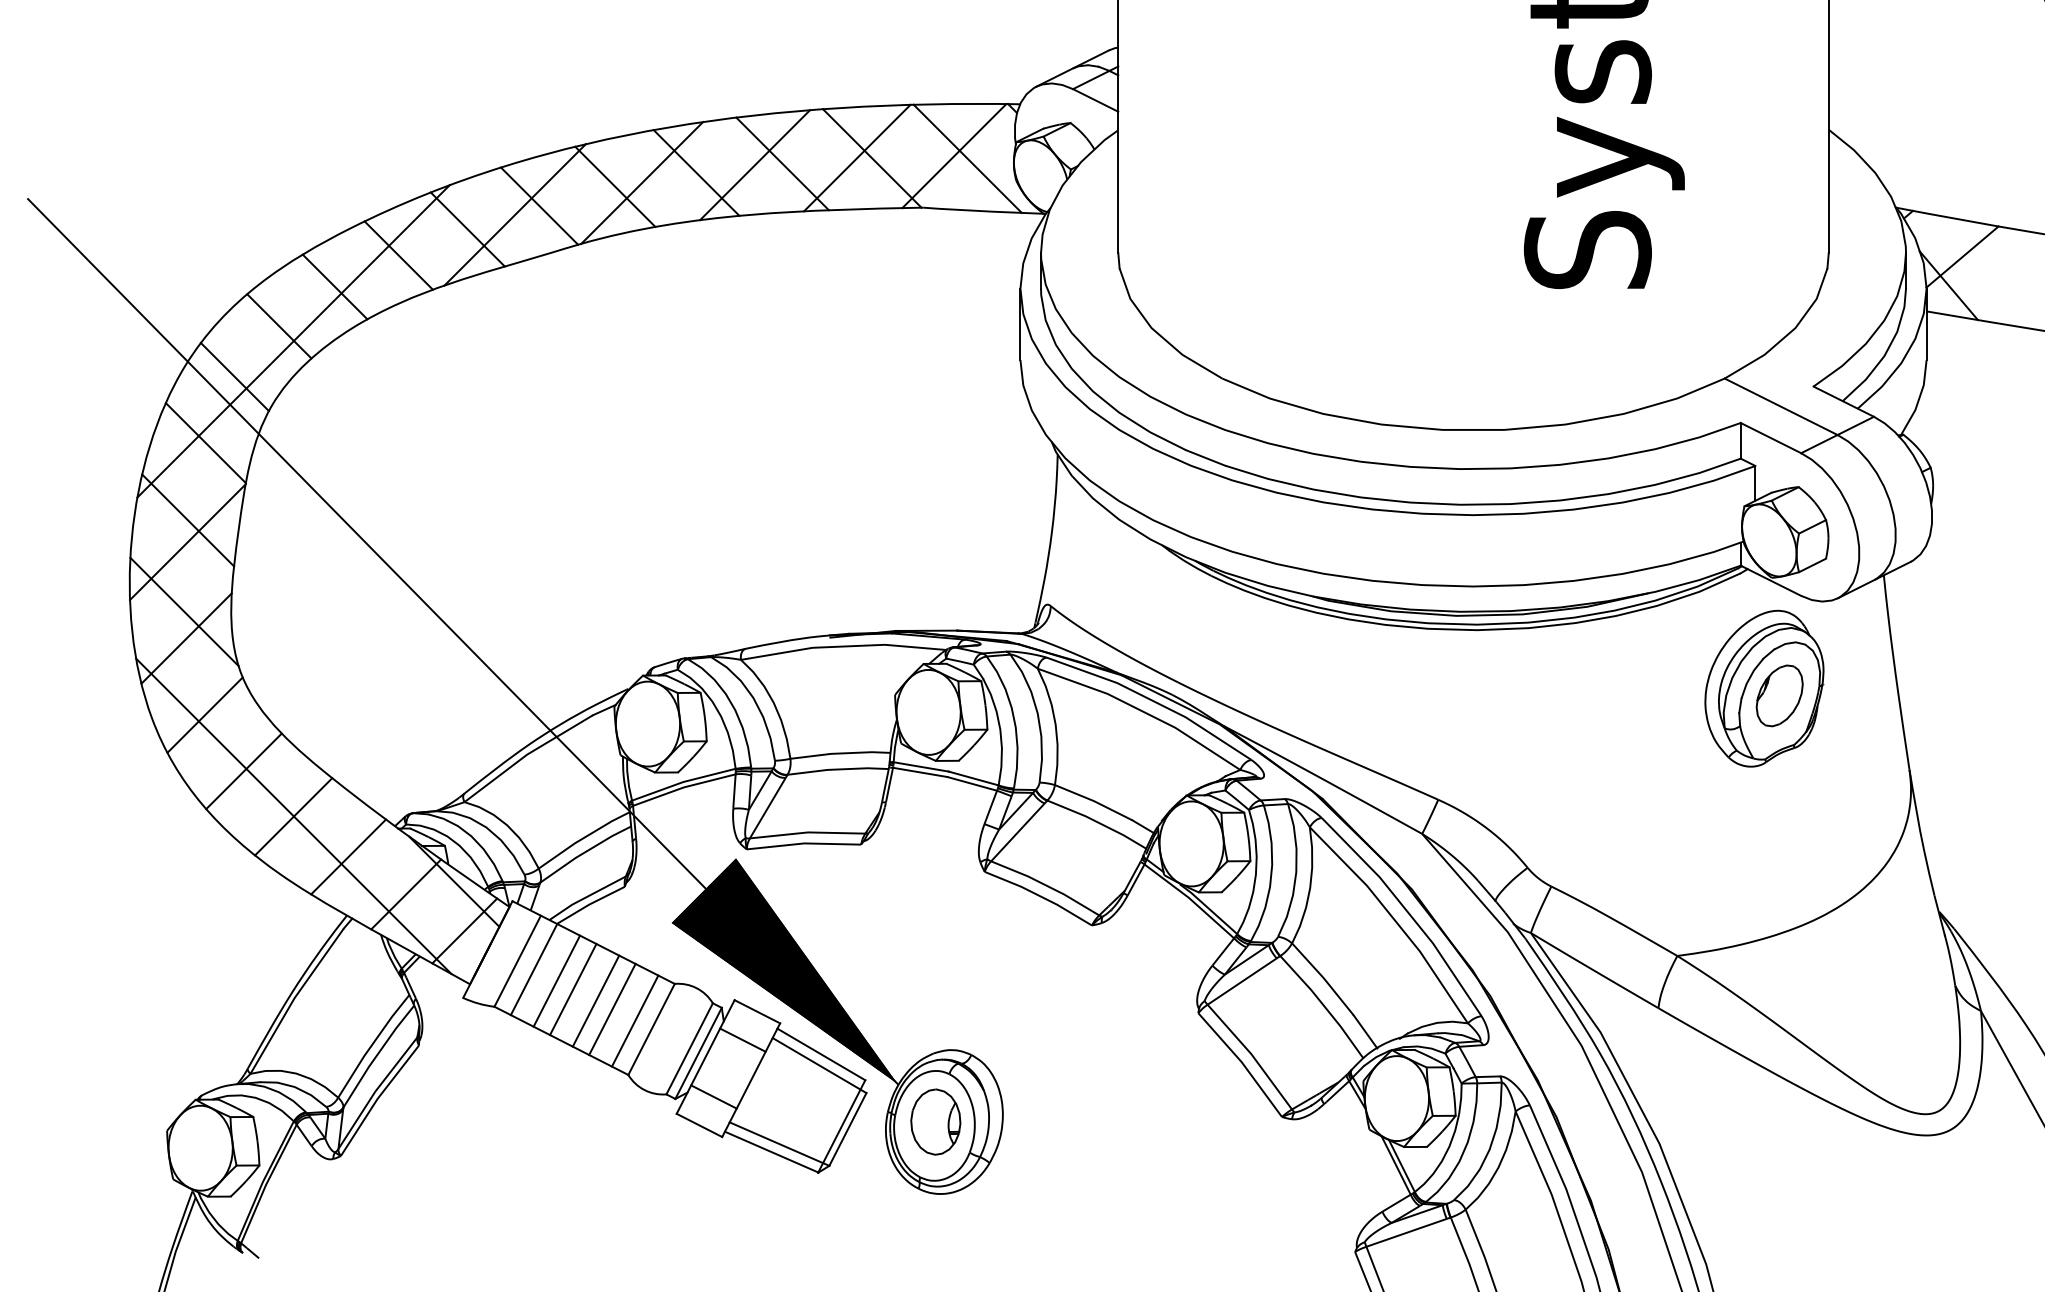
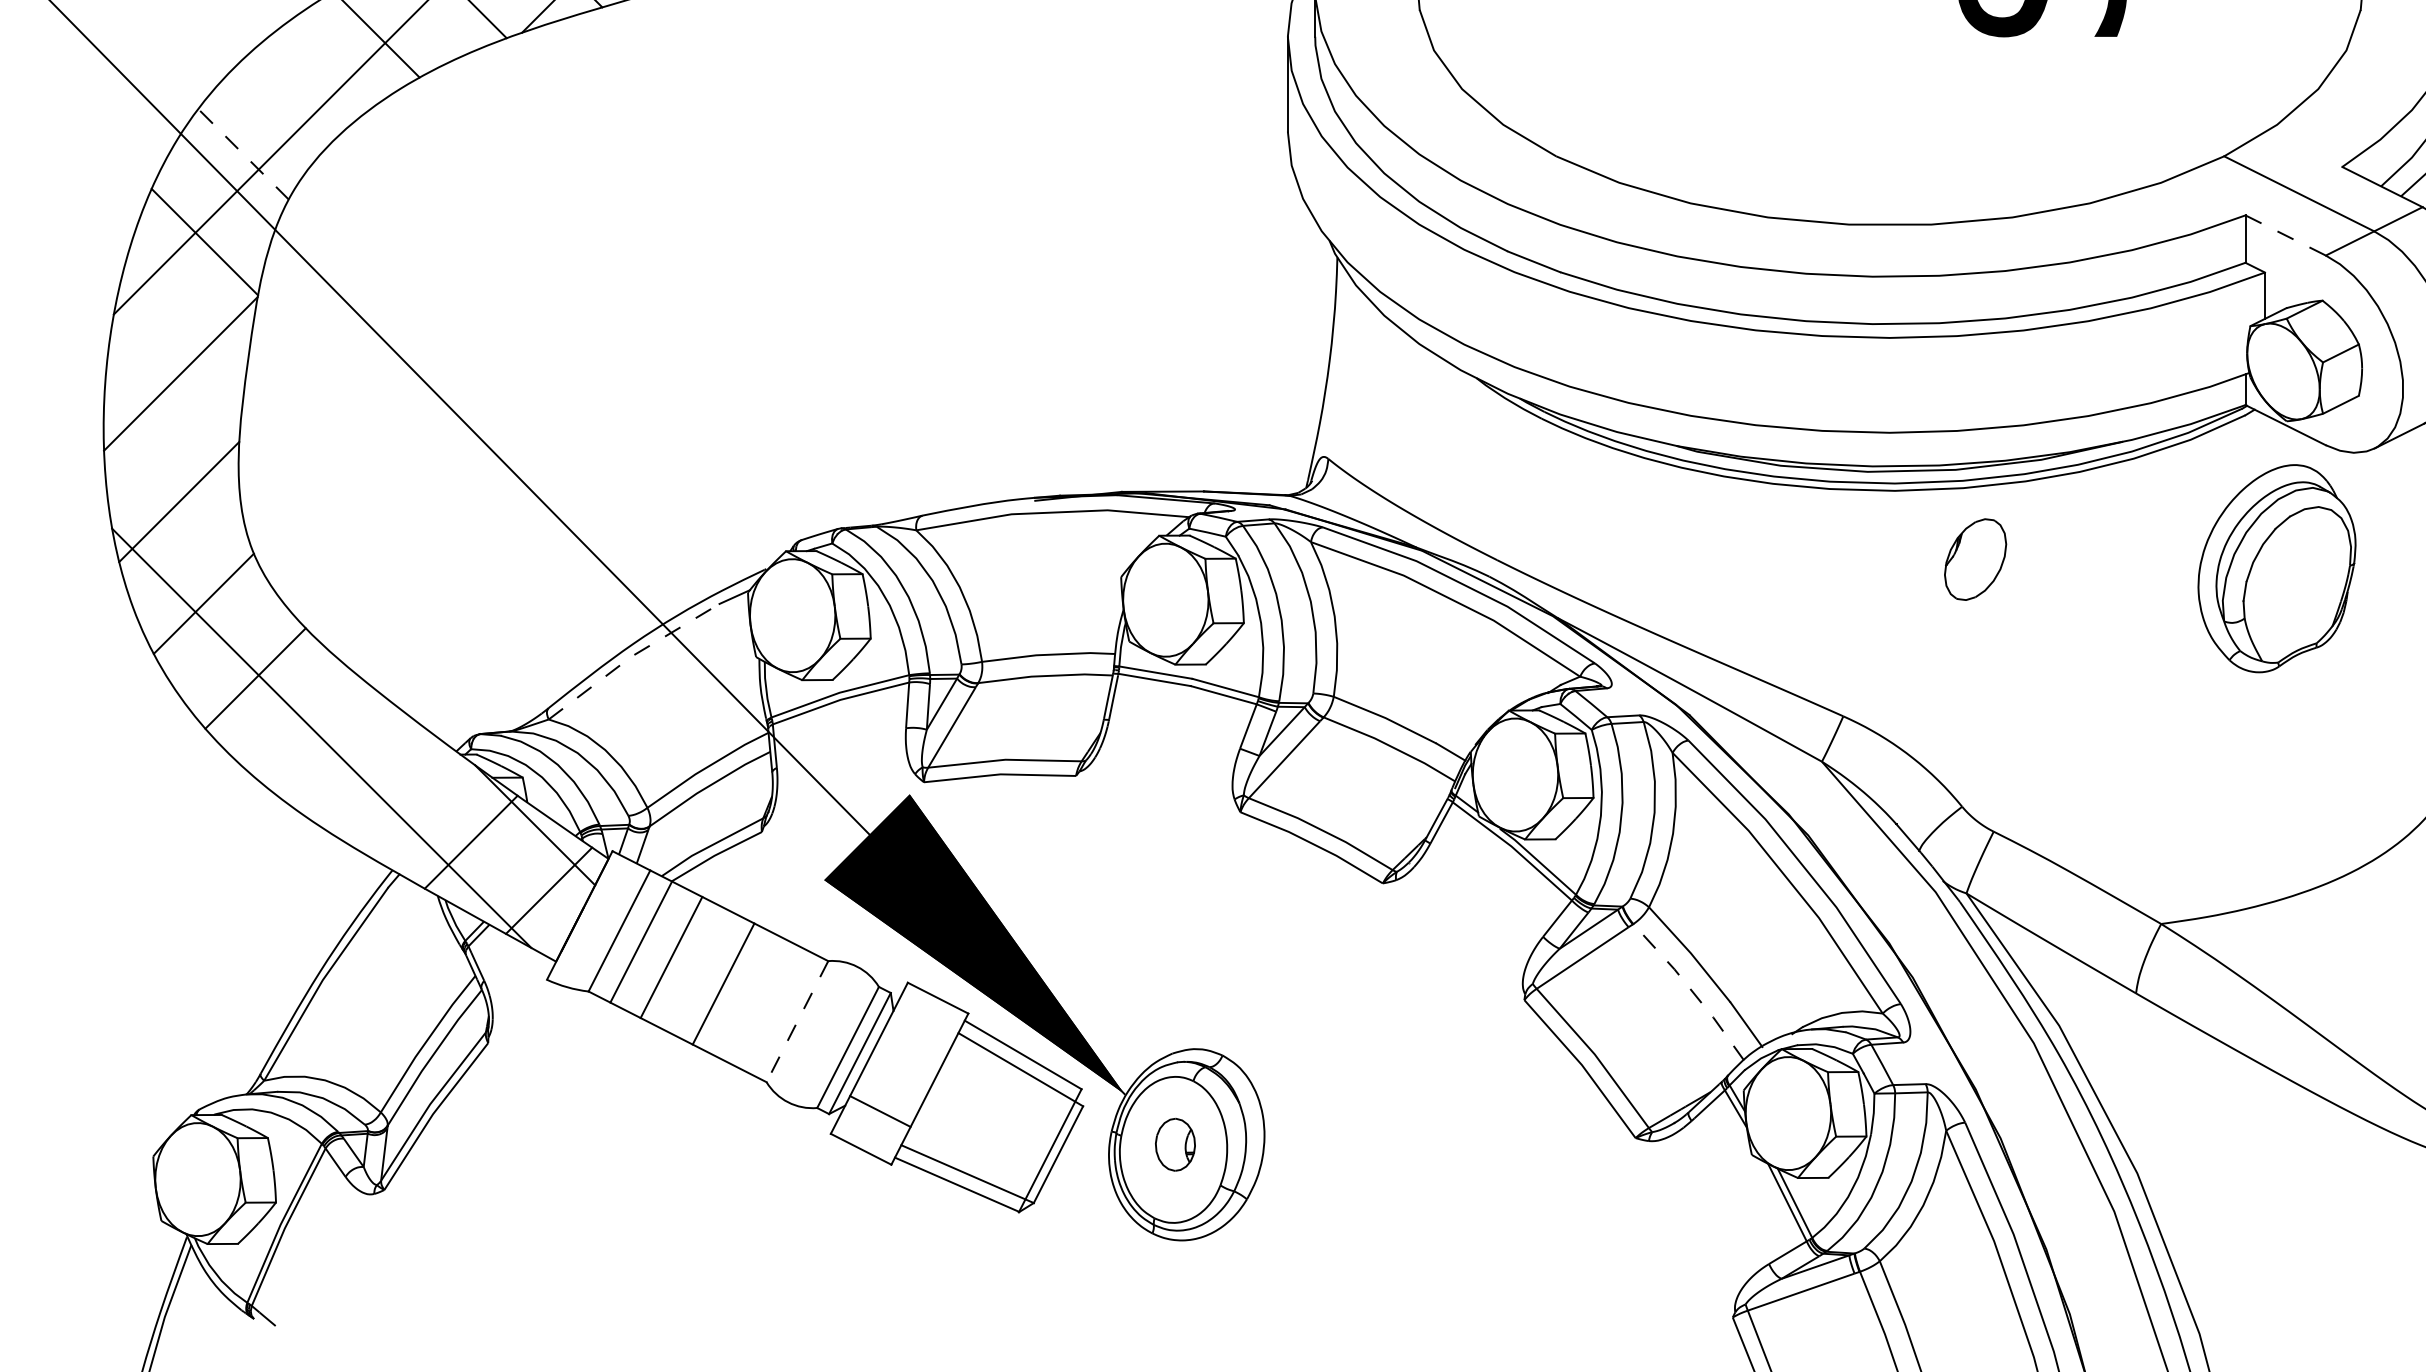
line: (279, 326) -> (302, 87), removed
line: (234, 376) -> (242, 153), solid -> dashed
line: (1770, 438) -> (2285, 236), solid -> dashed
line: (188, 520) -> (181, 345), removed
line: (184, 611) -> (176, 466), removed
part: (1779, 695) -> (1975, 559), moved
line: (527, 754) -> (632, 656), solid -> dashed
line: (293, 816) -> (321, 738), removed
line: (348, 856) -> (394, 791), removed
line: (573, 989) -> (693, 968), removed
line: (1323, 1005) -> (1690, 989), solid -> dashed
line: (612, 1009) -> (745, 995), removed
line: (634, 1020) -> (774, 1009), removed
line: (651, 1029) -> (797, 1021), solid -> dashed
line: (742, 1039) -> (918, 1035), removed
part: (935, 1121) -> (1174, 1144), size x0.6

